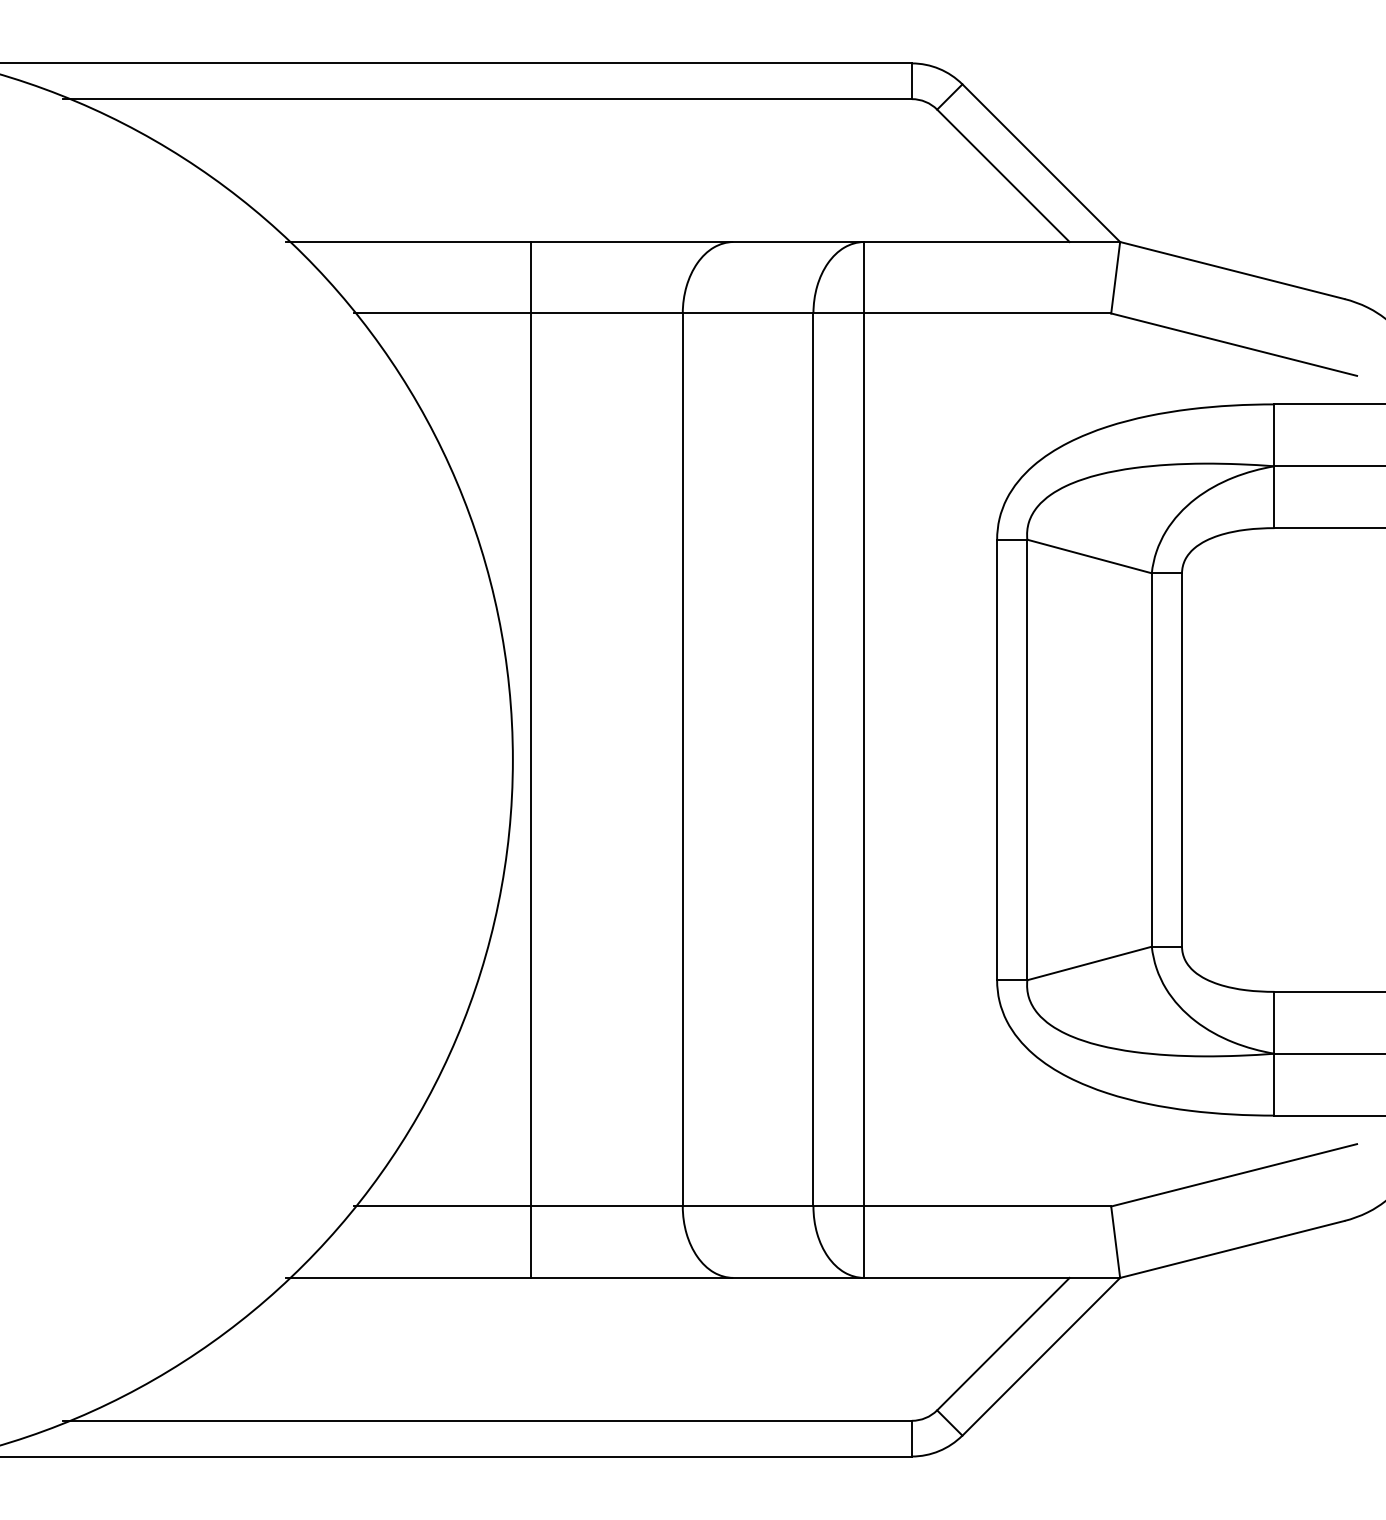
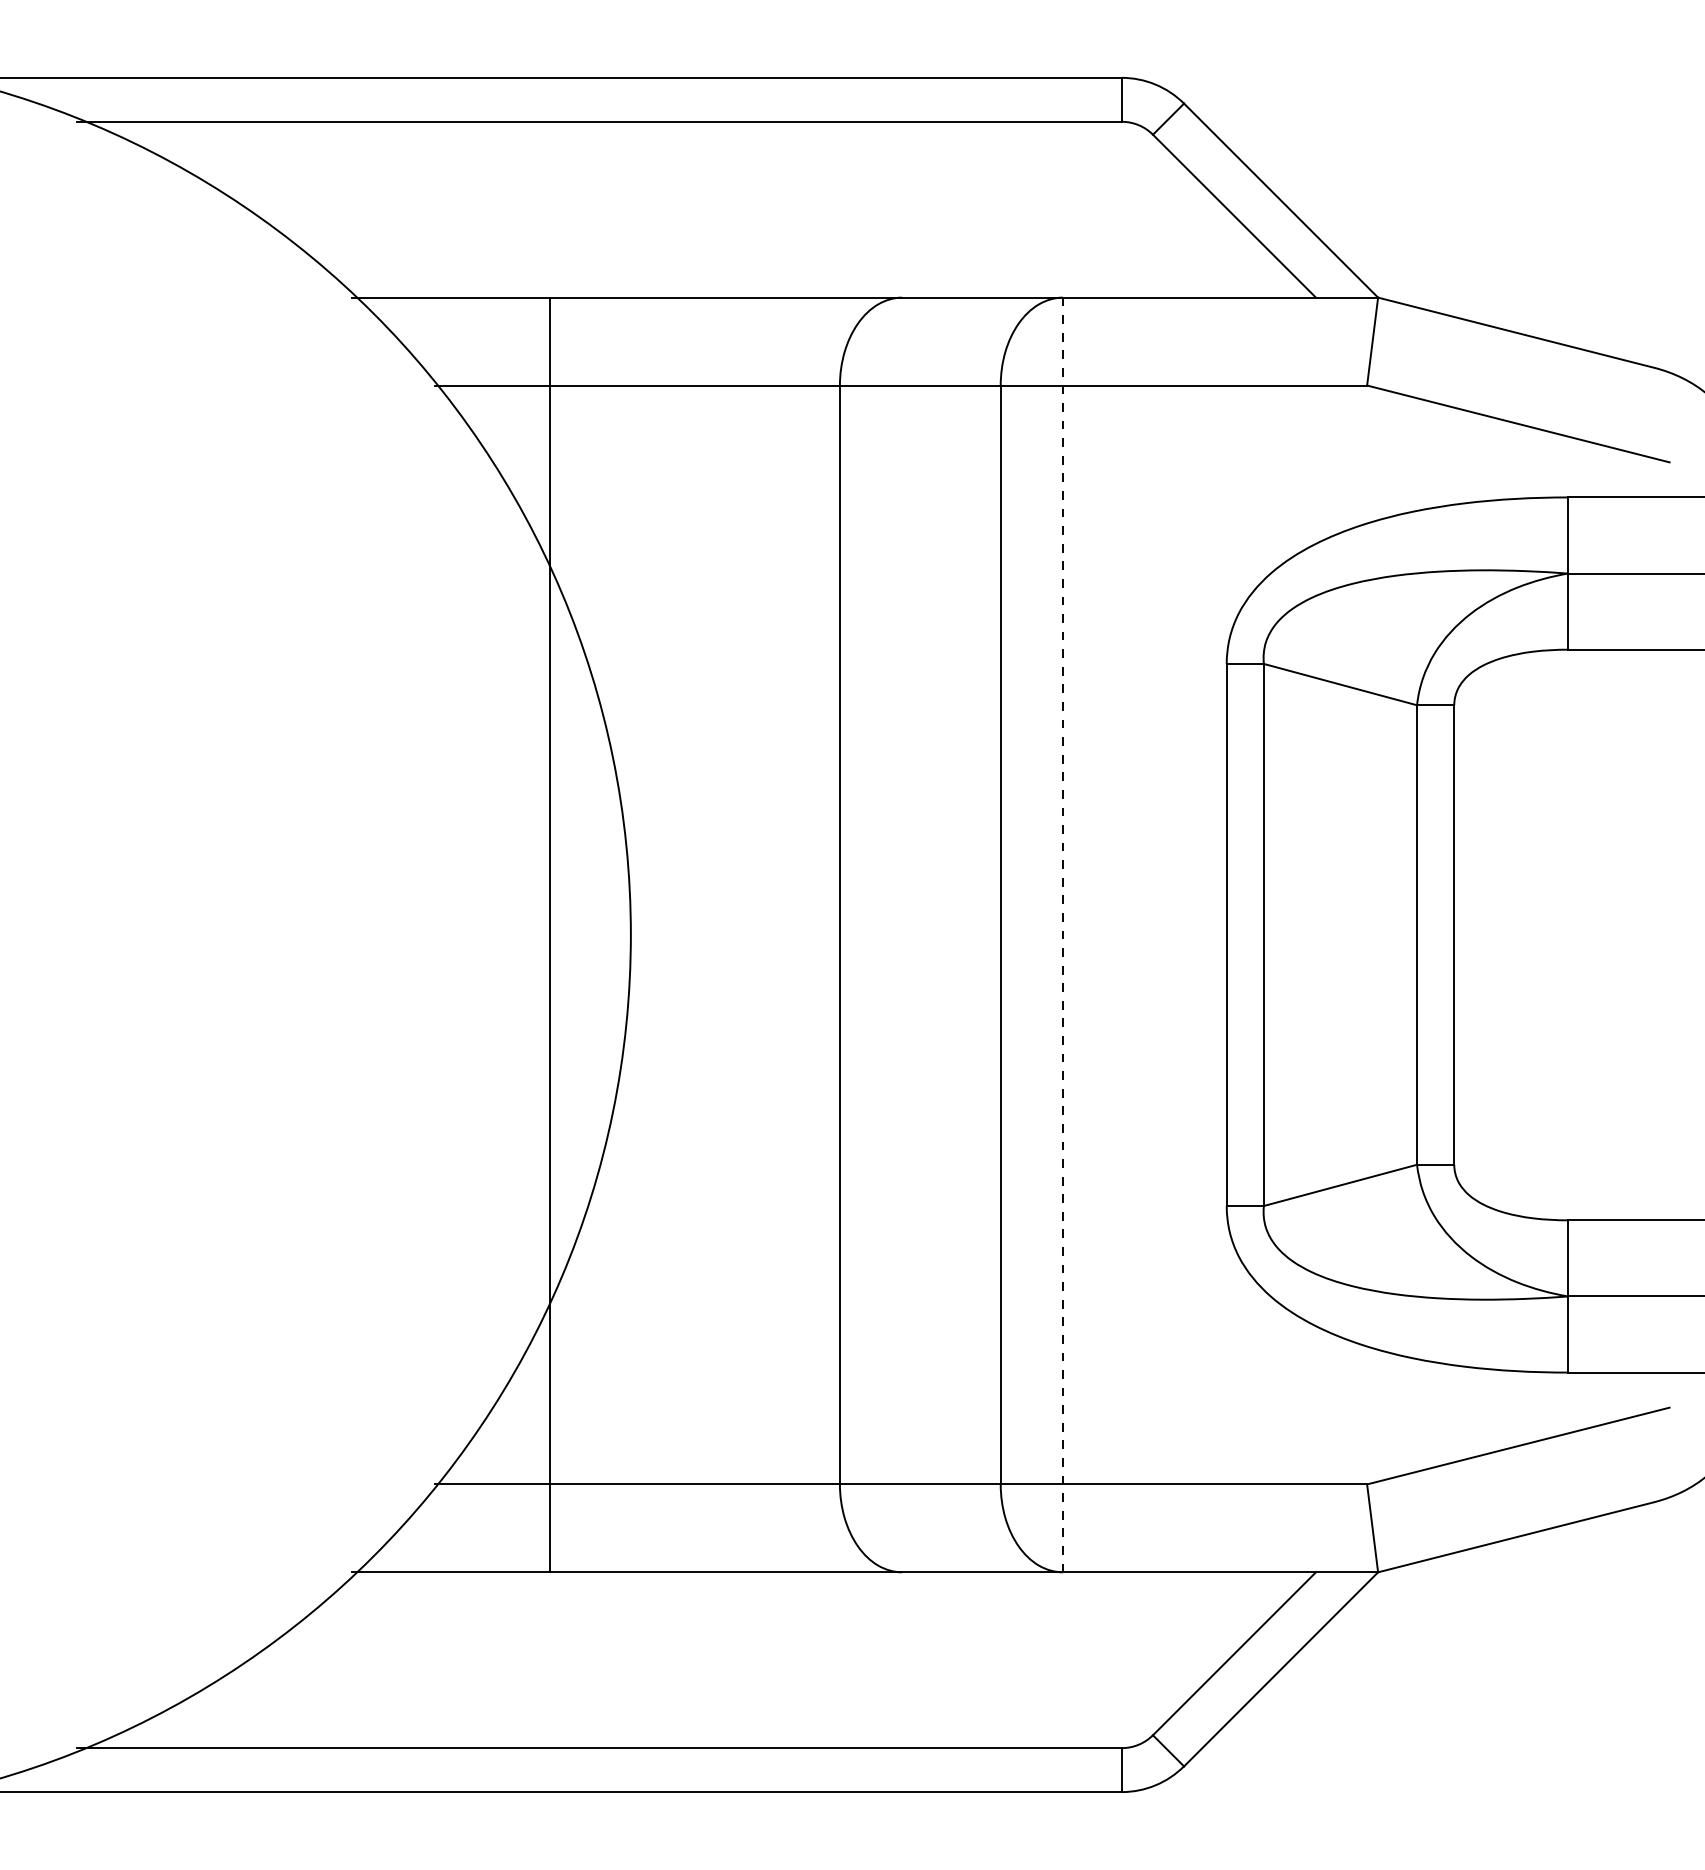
line: (531, 759) -> (550, 934), moved
line: (863, 759) -> (1062, 934), solid -> dashed

